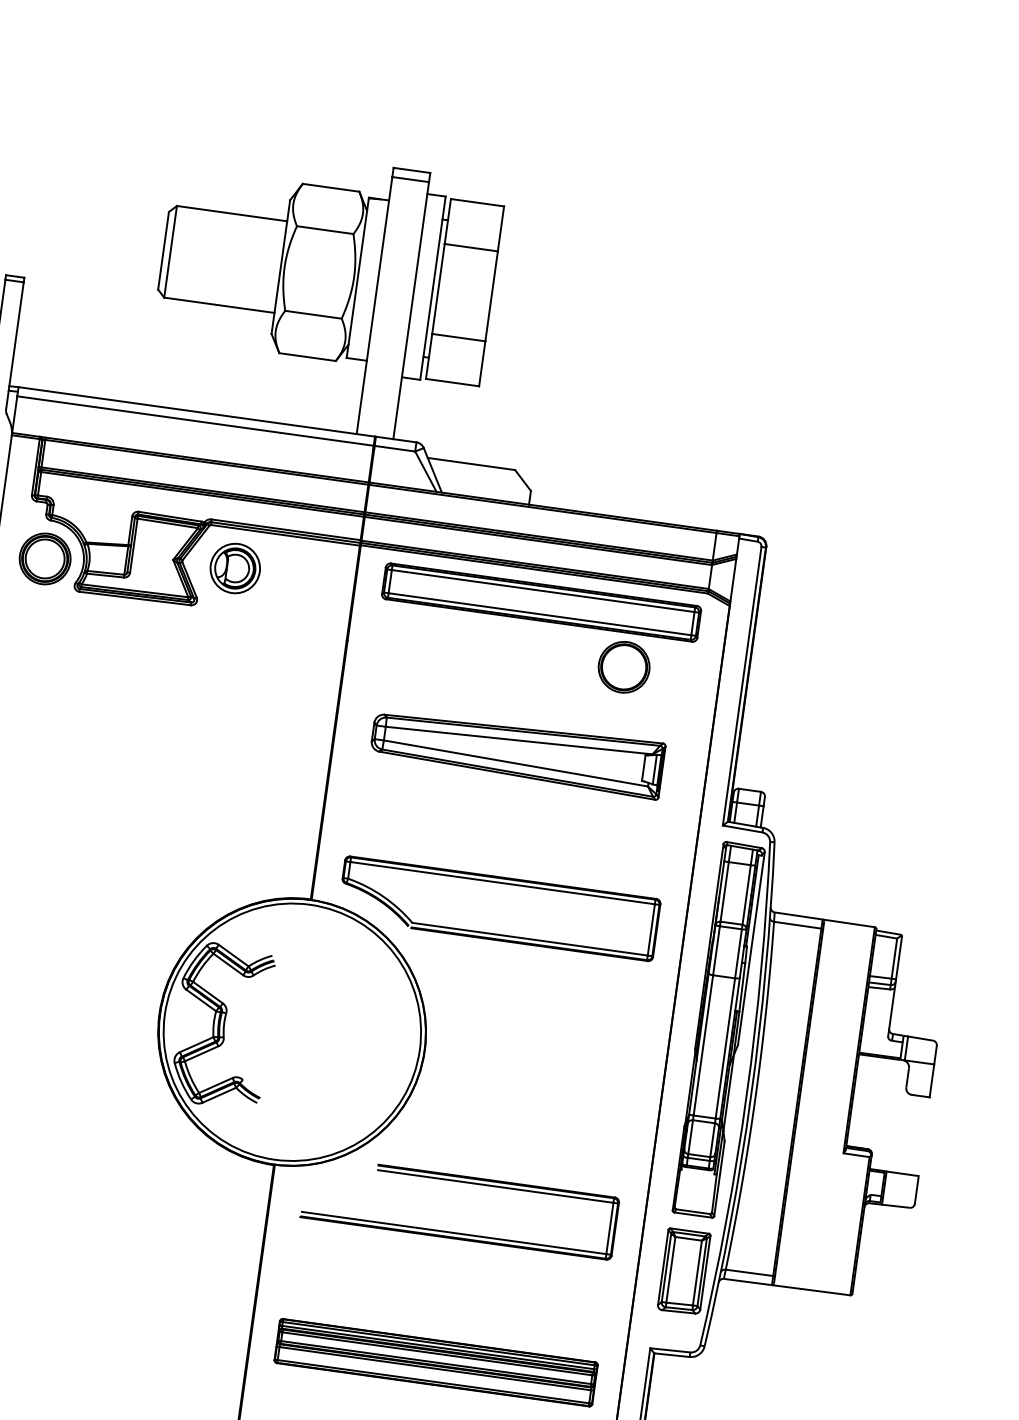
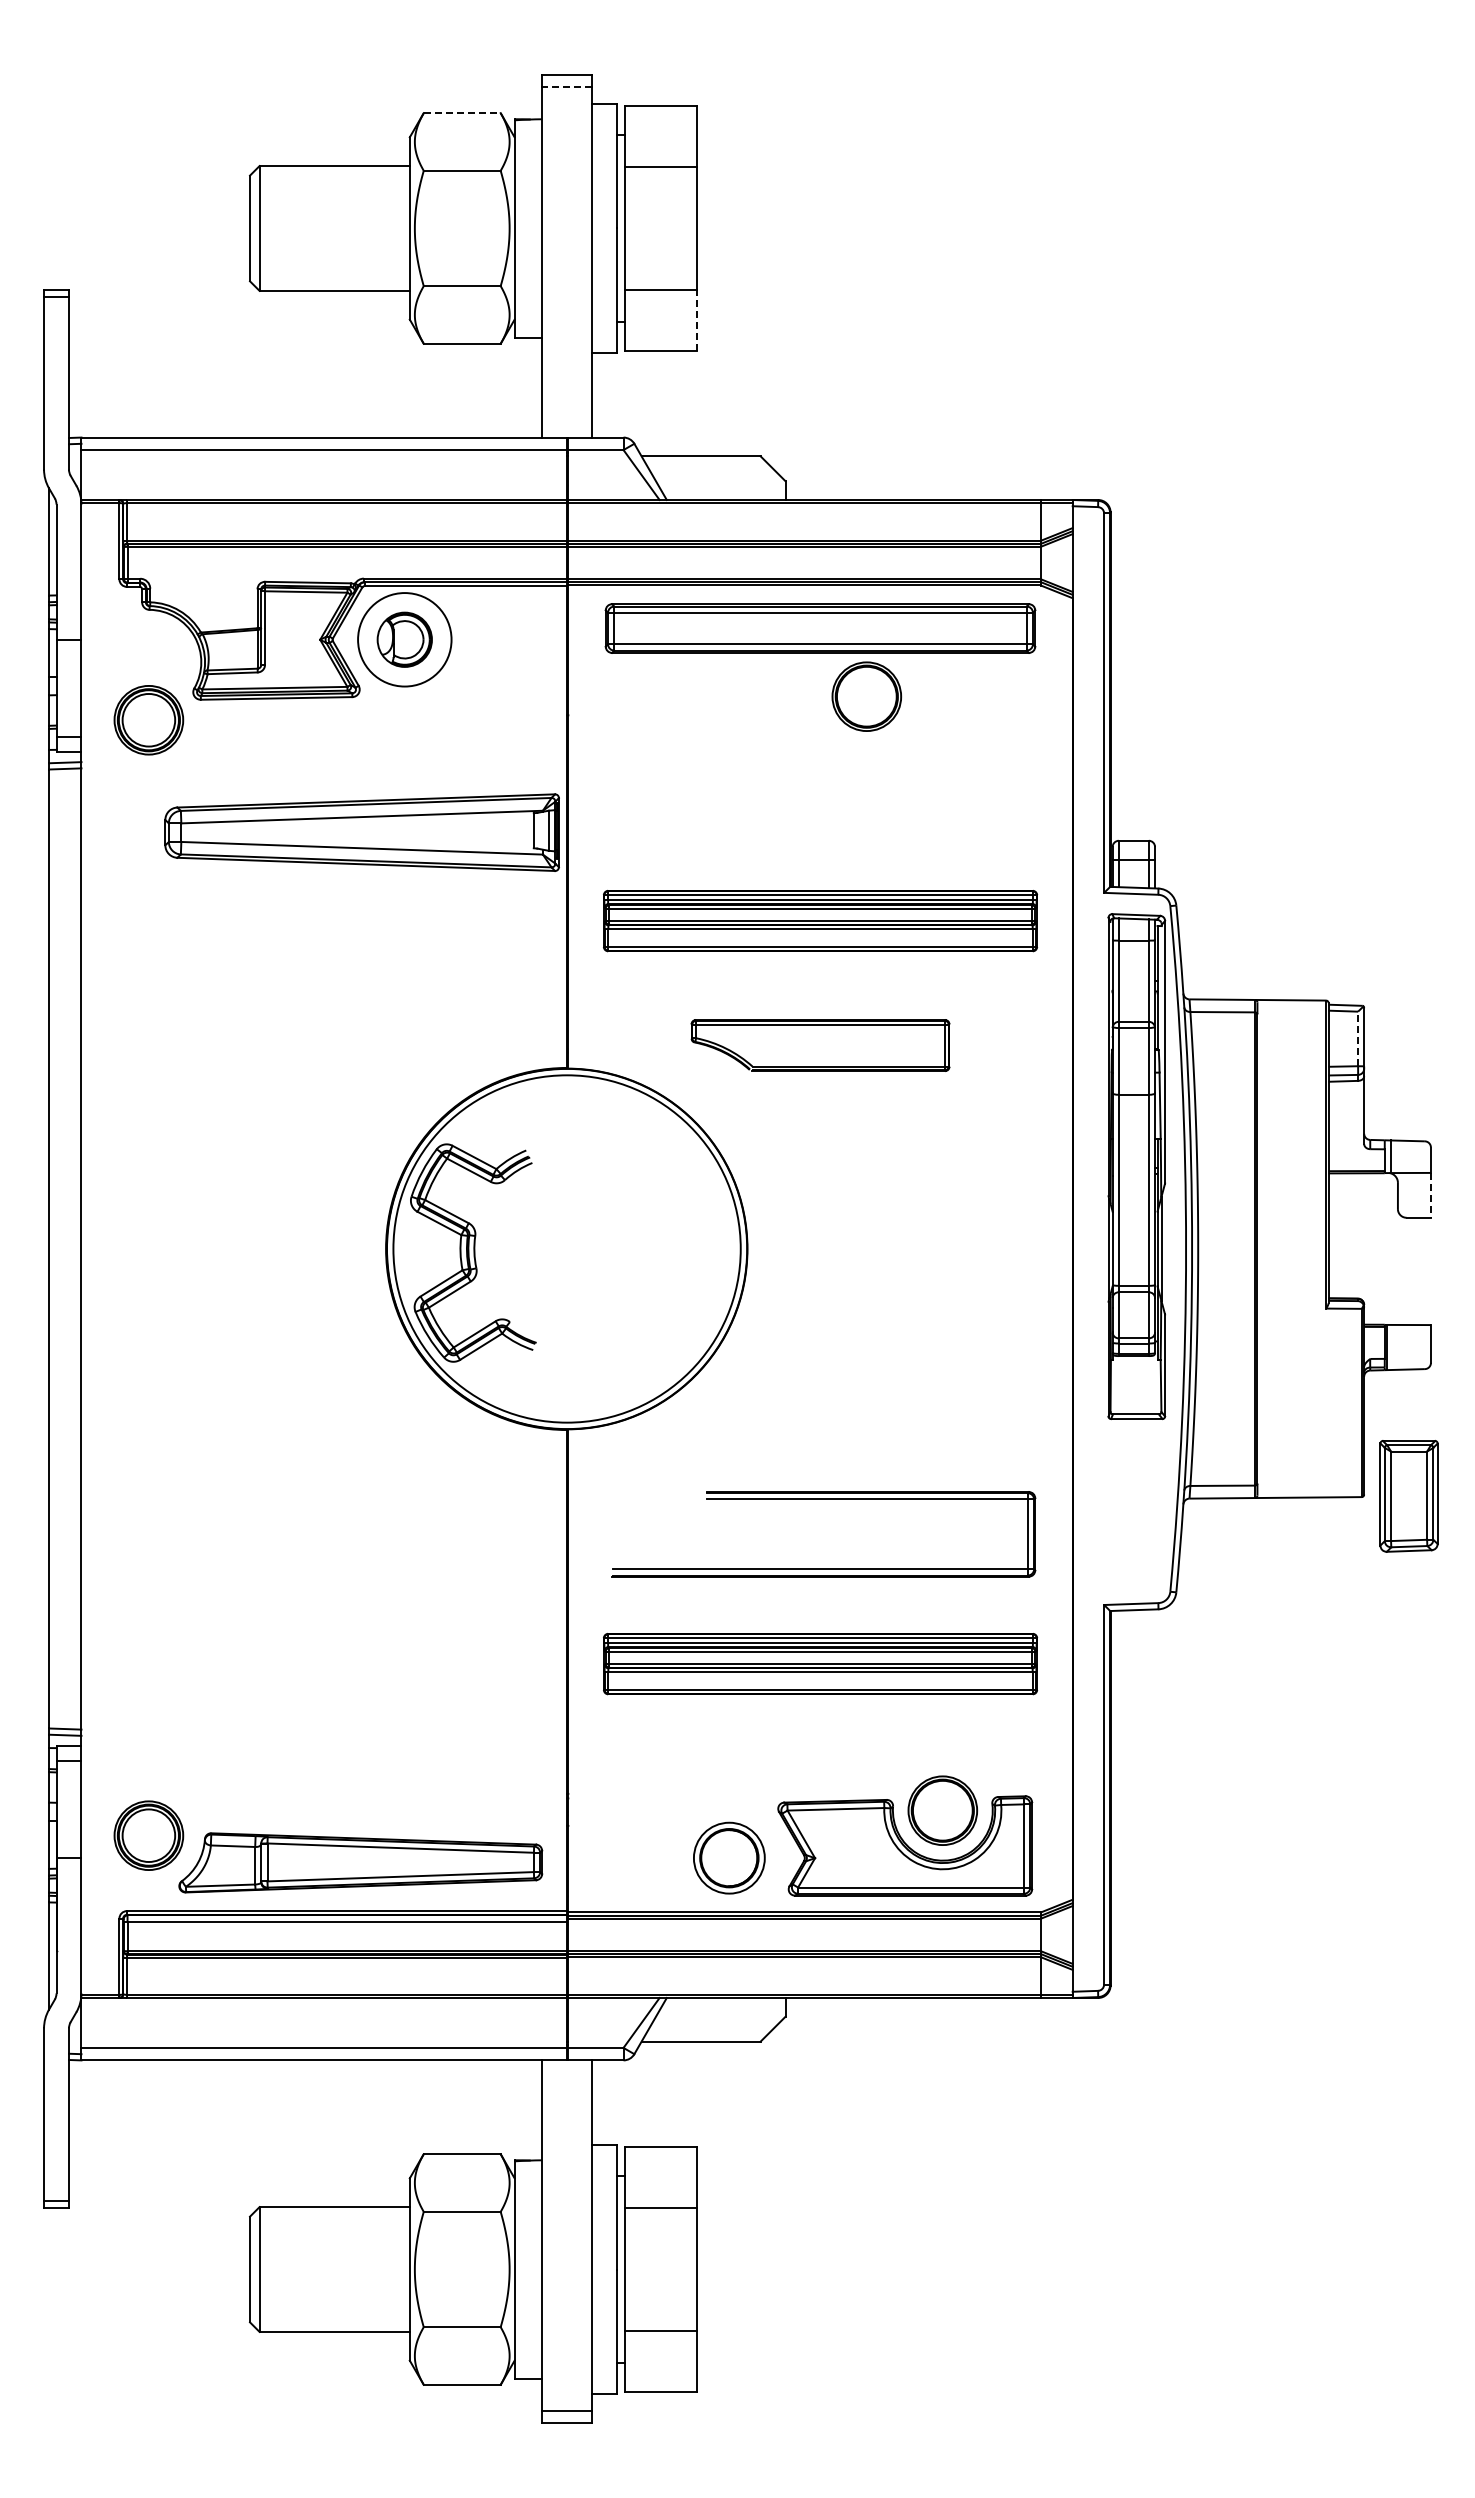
line: (410, 179) -> (567, 87), solid -> dashed
line: (331, 188) -> (462, 113), solid -> dashed
line: (481, 363) -> (696, 320), solid -> dashed
part: (44, 559) -> (148, 720), moved
circle: (235, 568) -> (404, 639), size x1.4
part: (623, 667) -> (866, 696), moved
part: (517, 751) -> (361, 832), moved
part: (511, 817) -> (820, 921), added
part: (499, 908) -> (820, 1045), size x0.6
line: (894, 958) -> (1358, 1038), solid -> dashed
line: (931, 1080) -> (1430, 1195), solid -> dashed
part: (456, 1232) -> (823, 1568), moved
part: (683, 1271) -> (1408, 1496), moved

